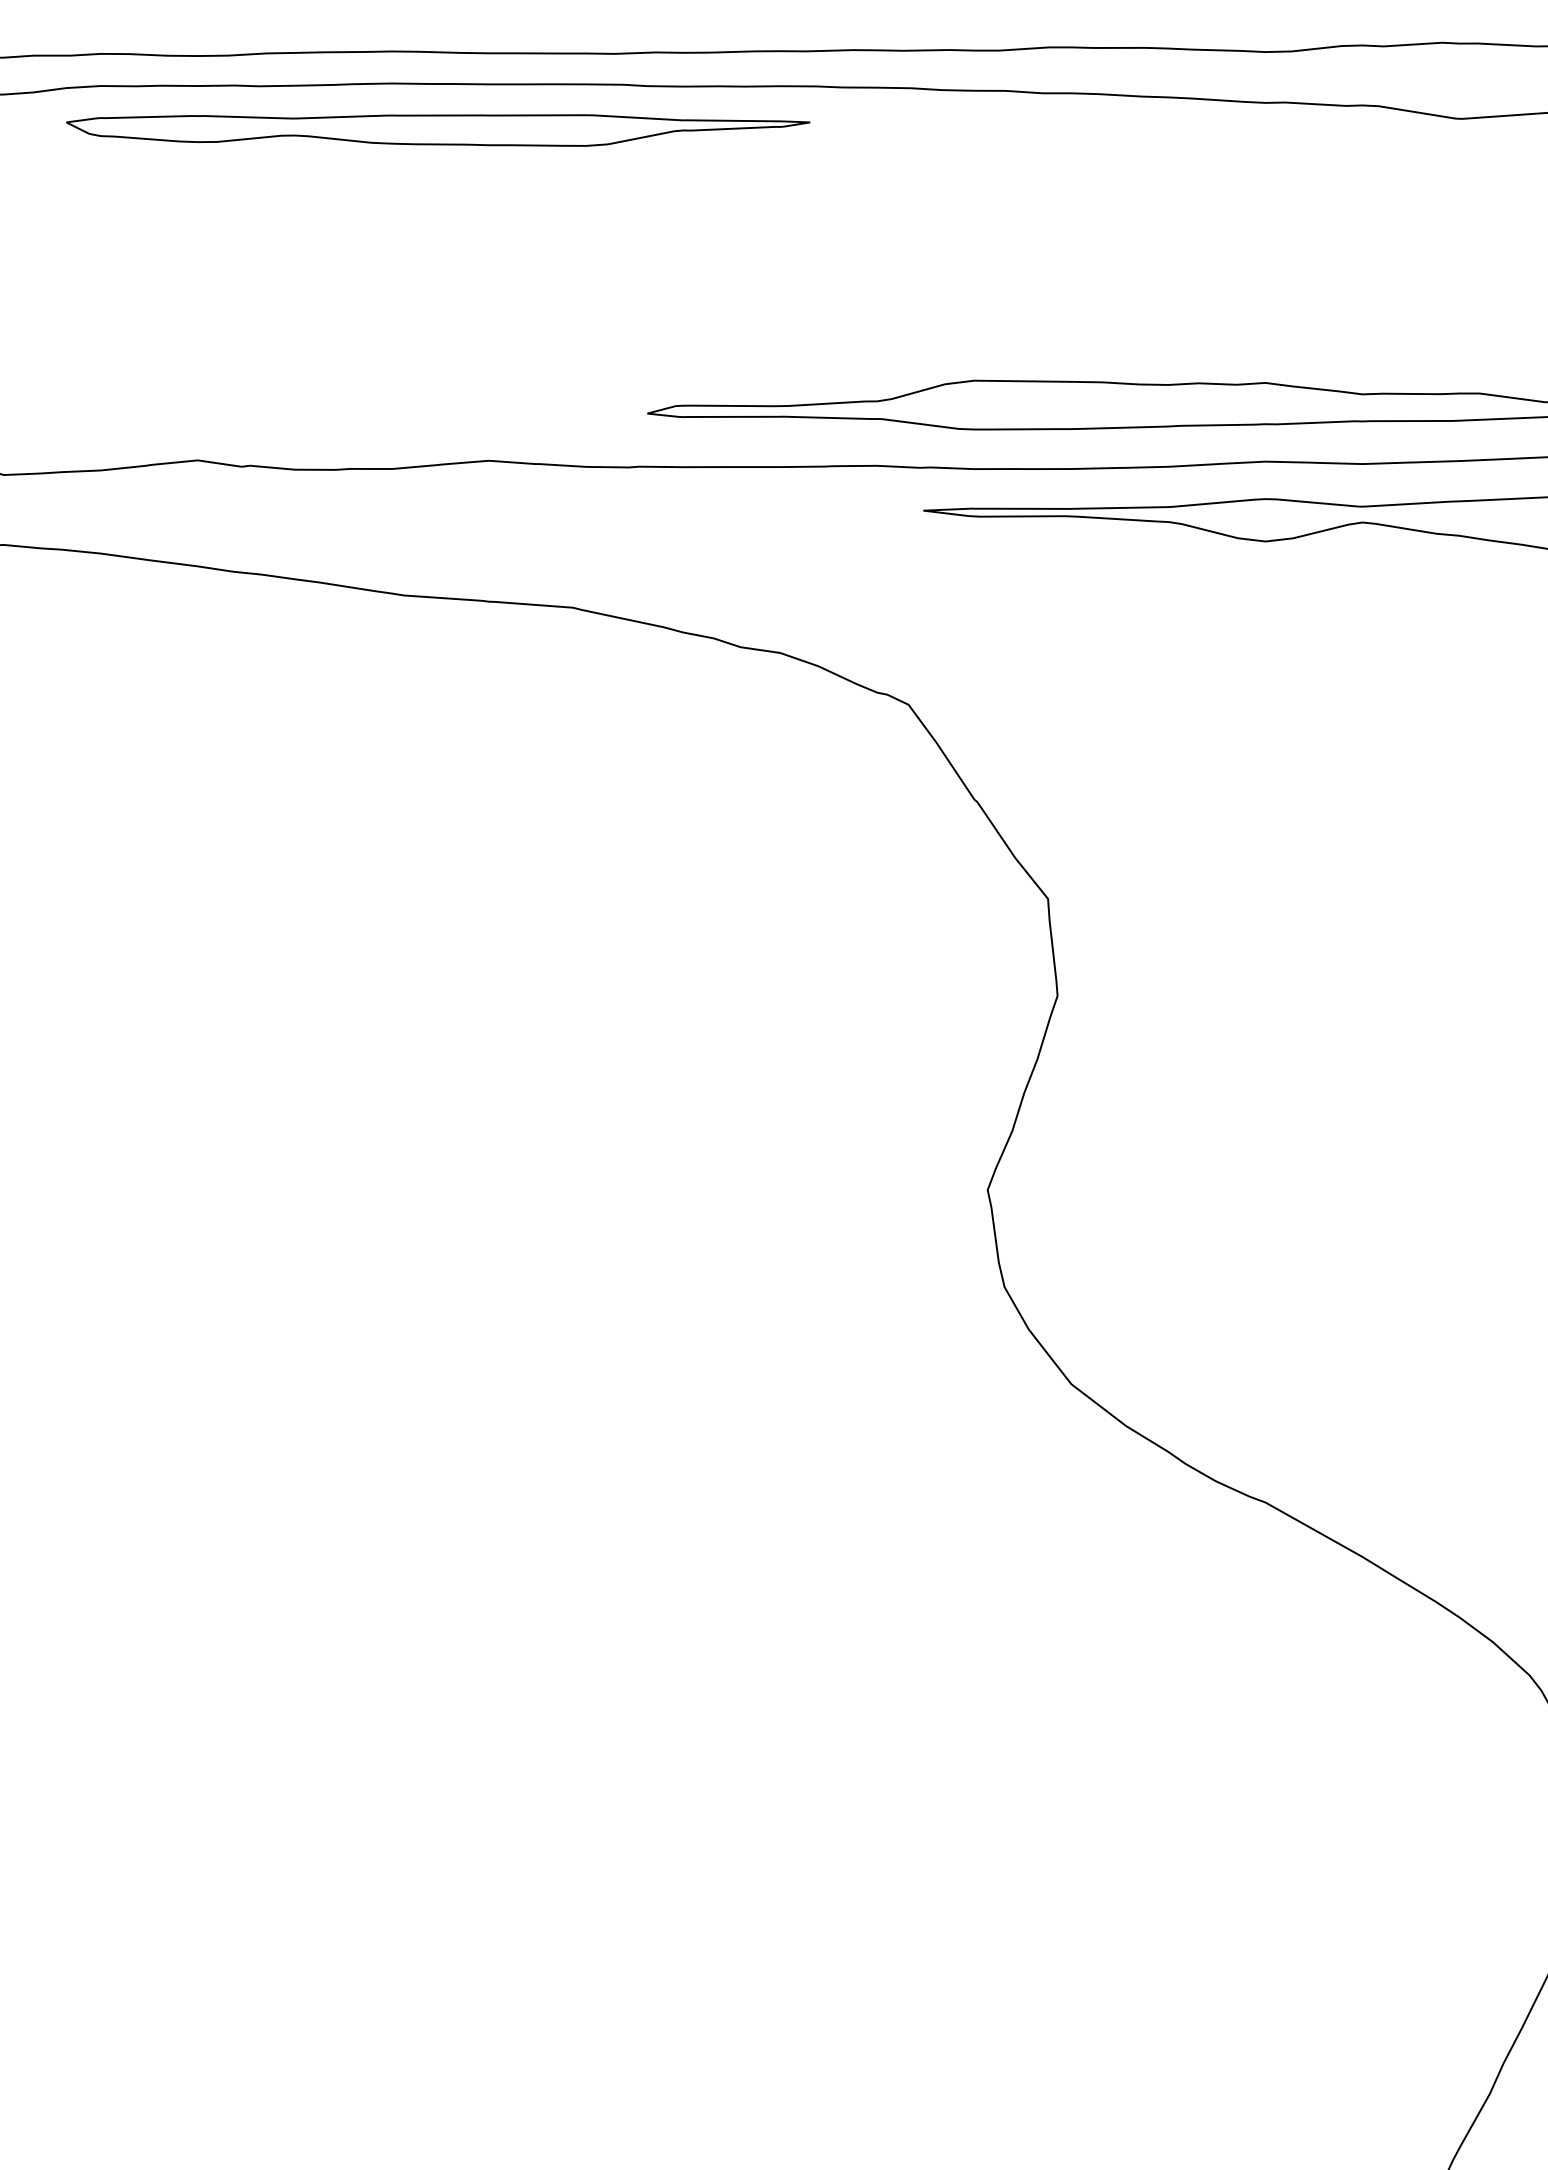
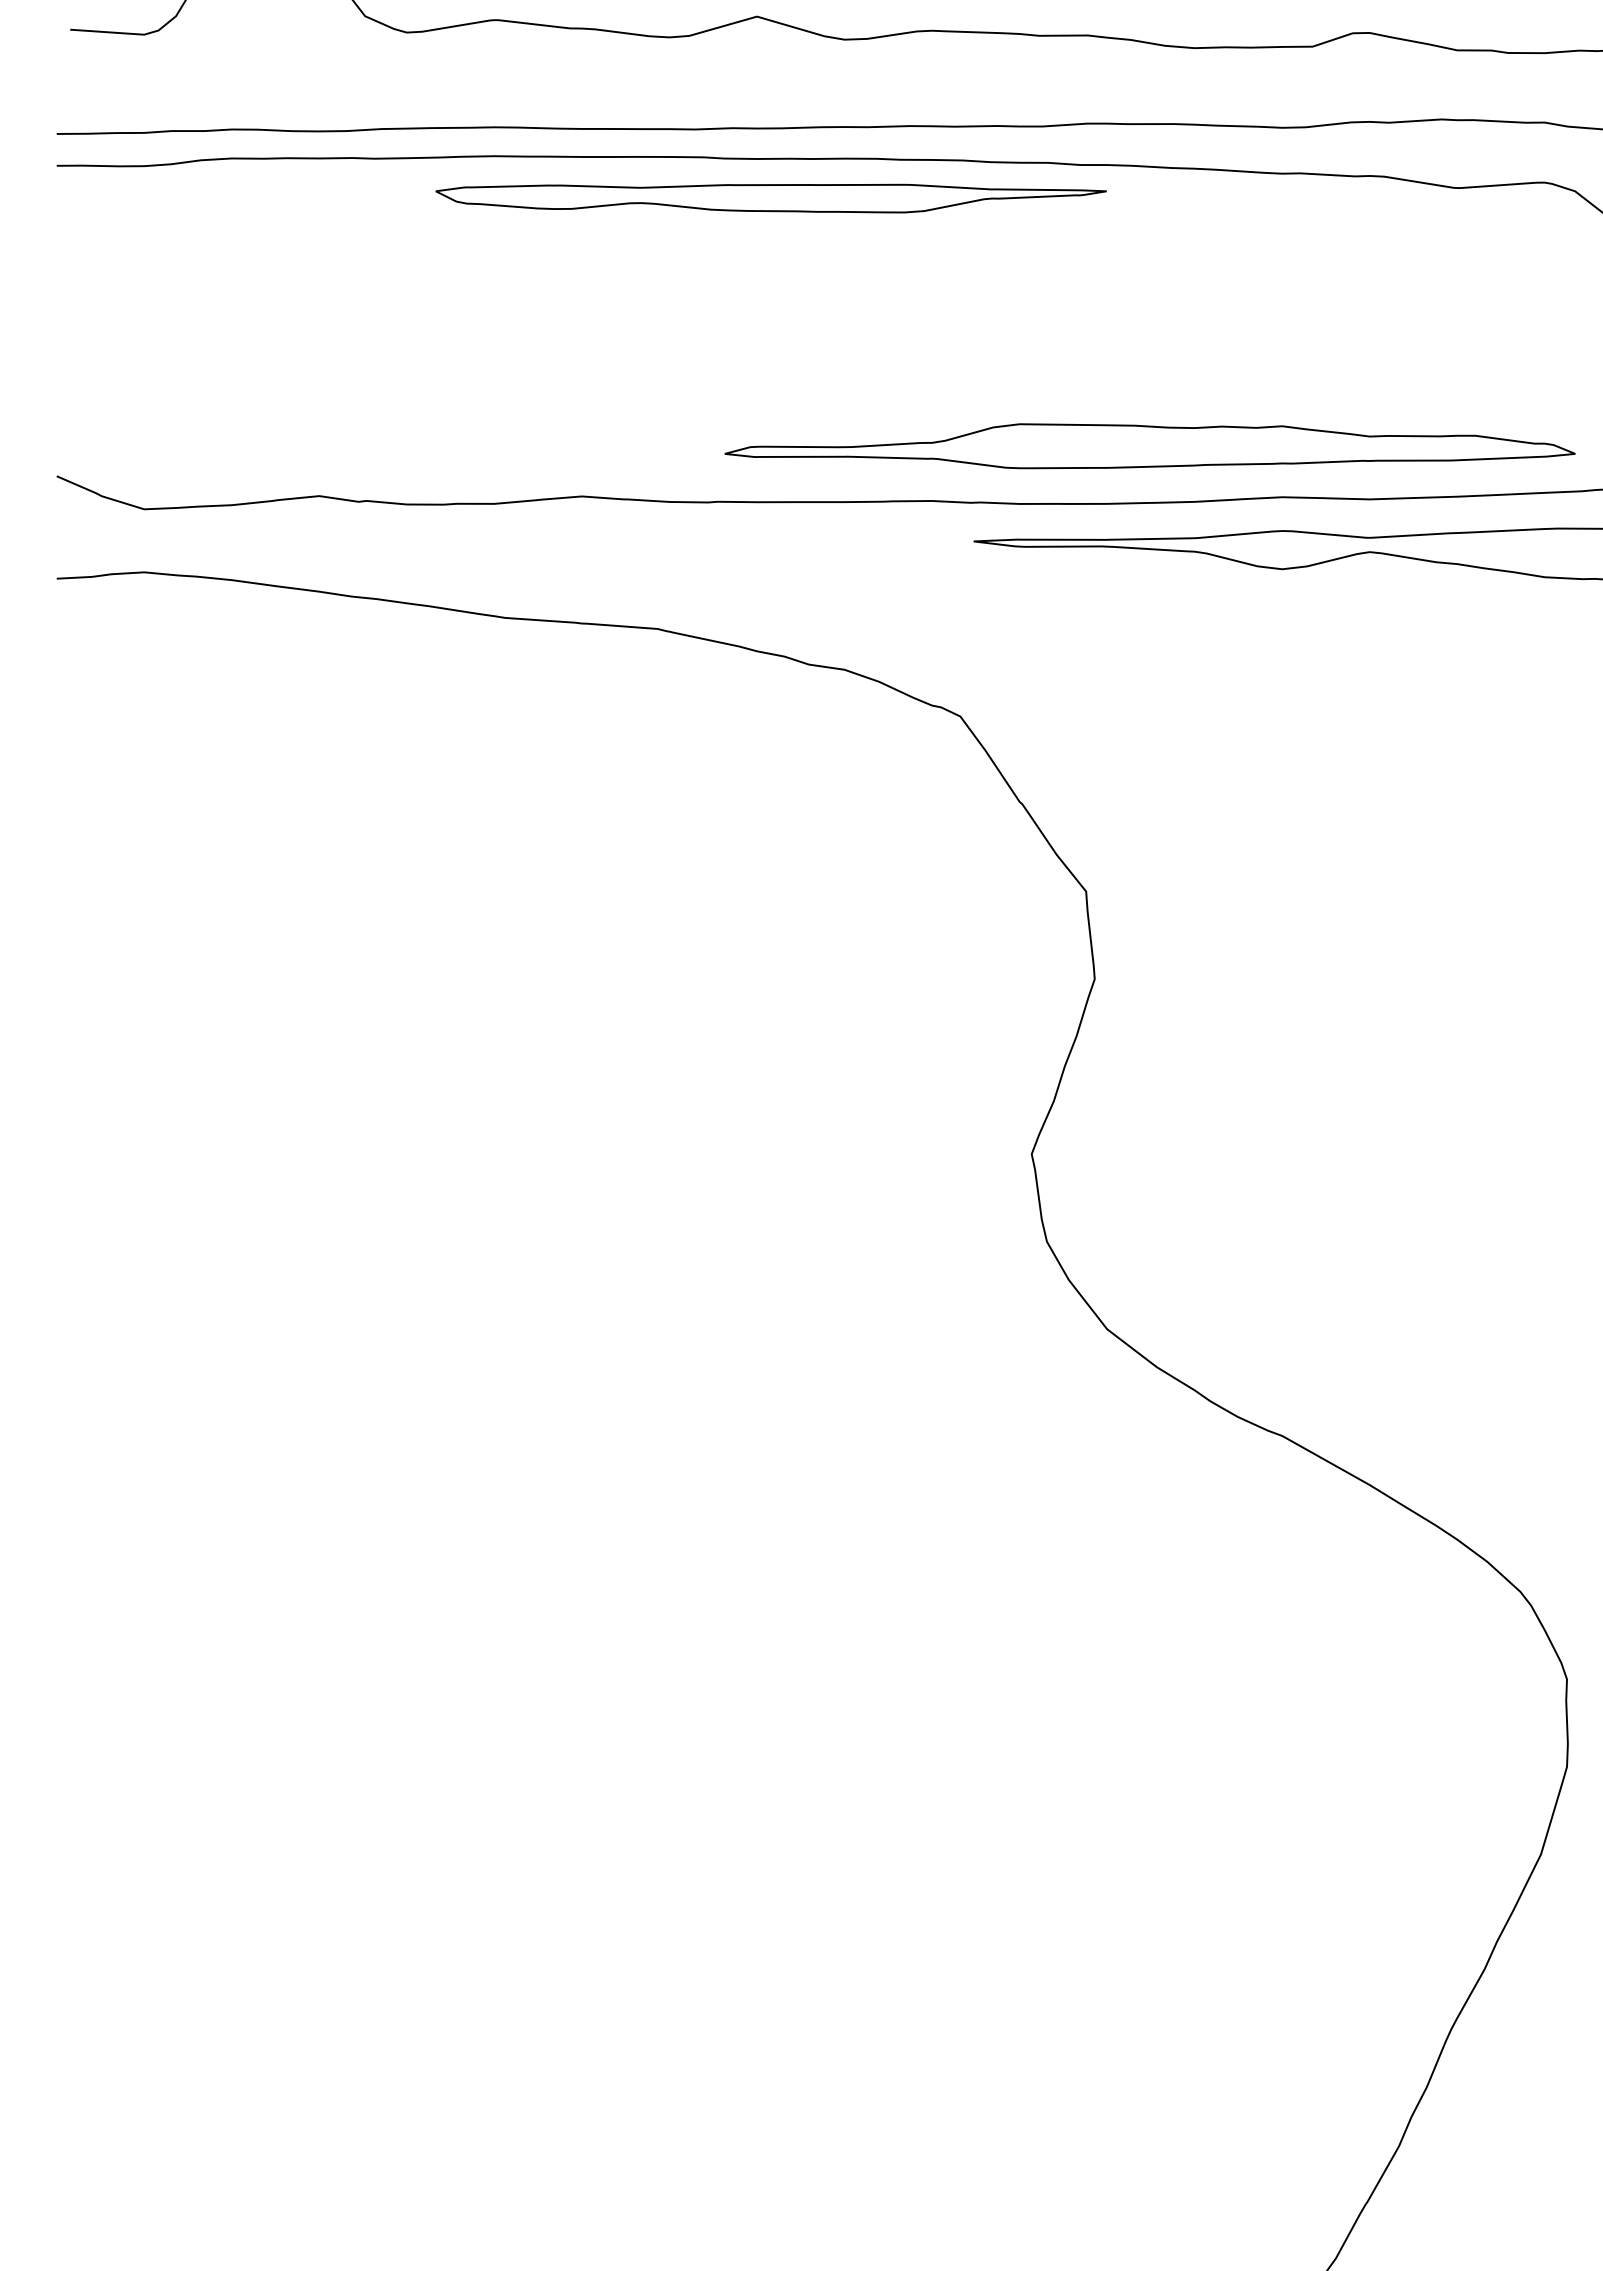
part: (437, 130) -> (770, 198), moved

